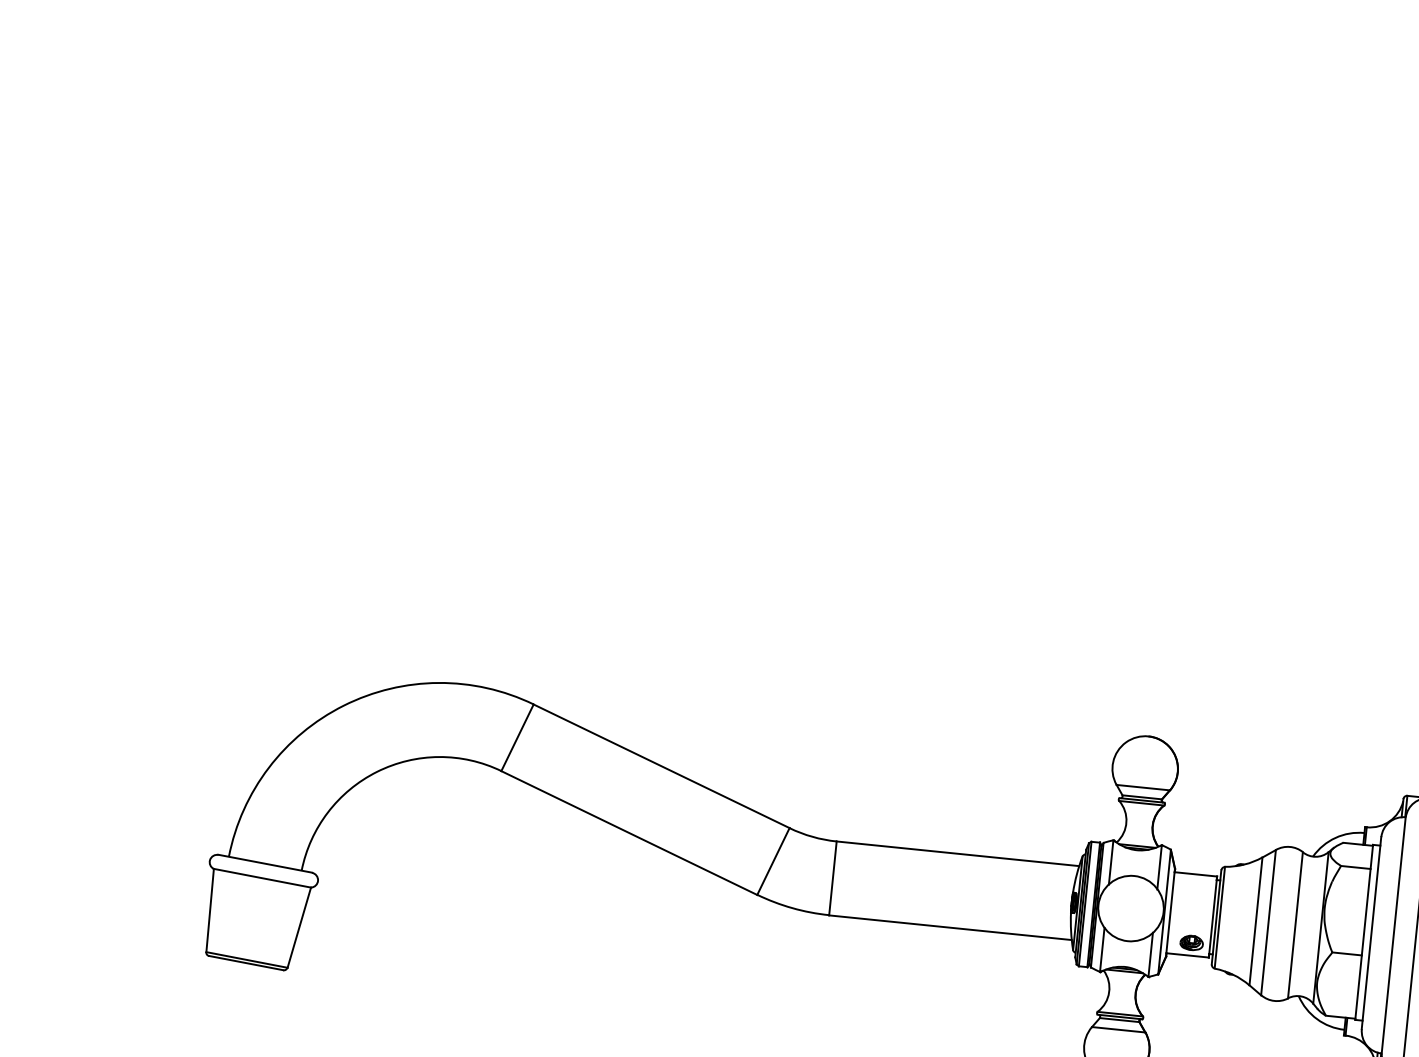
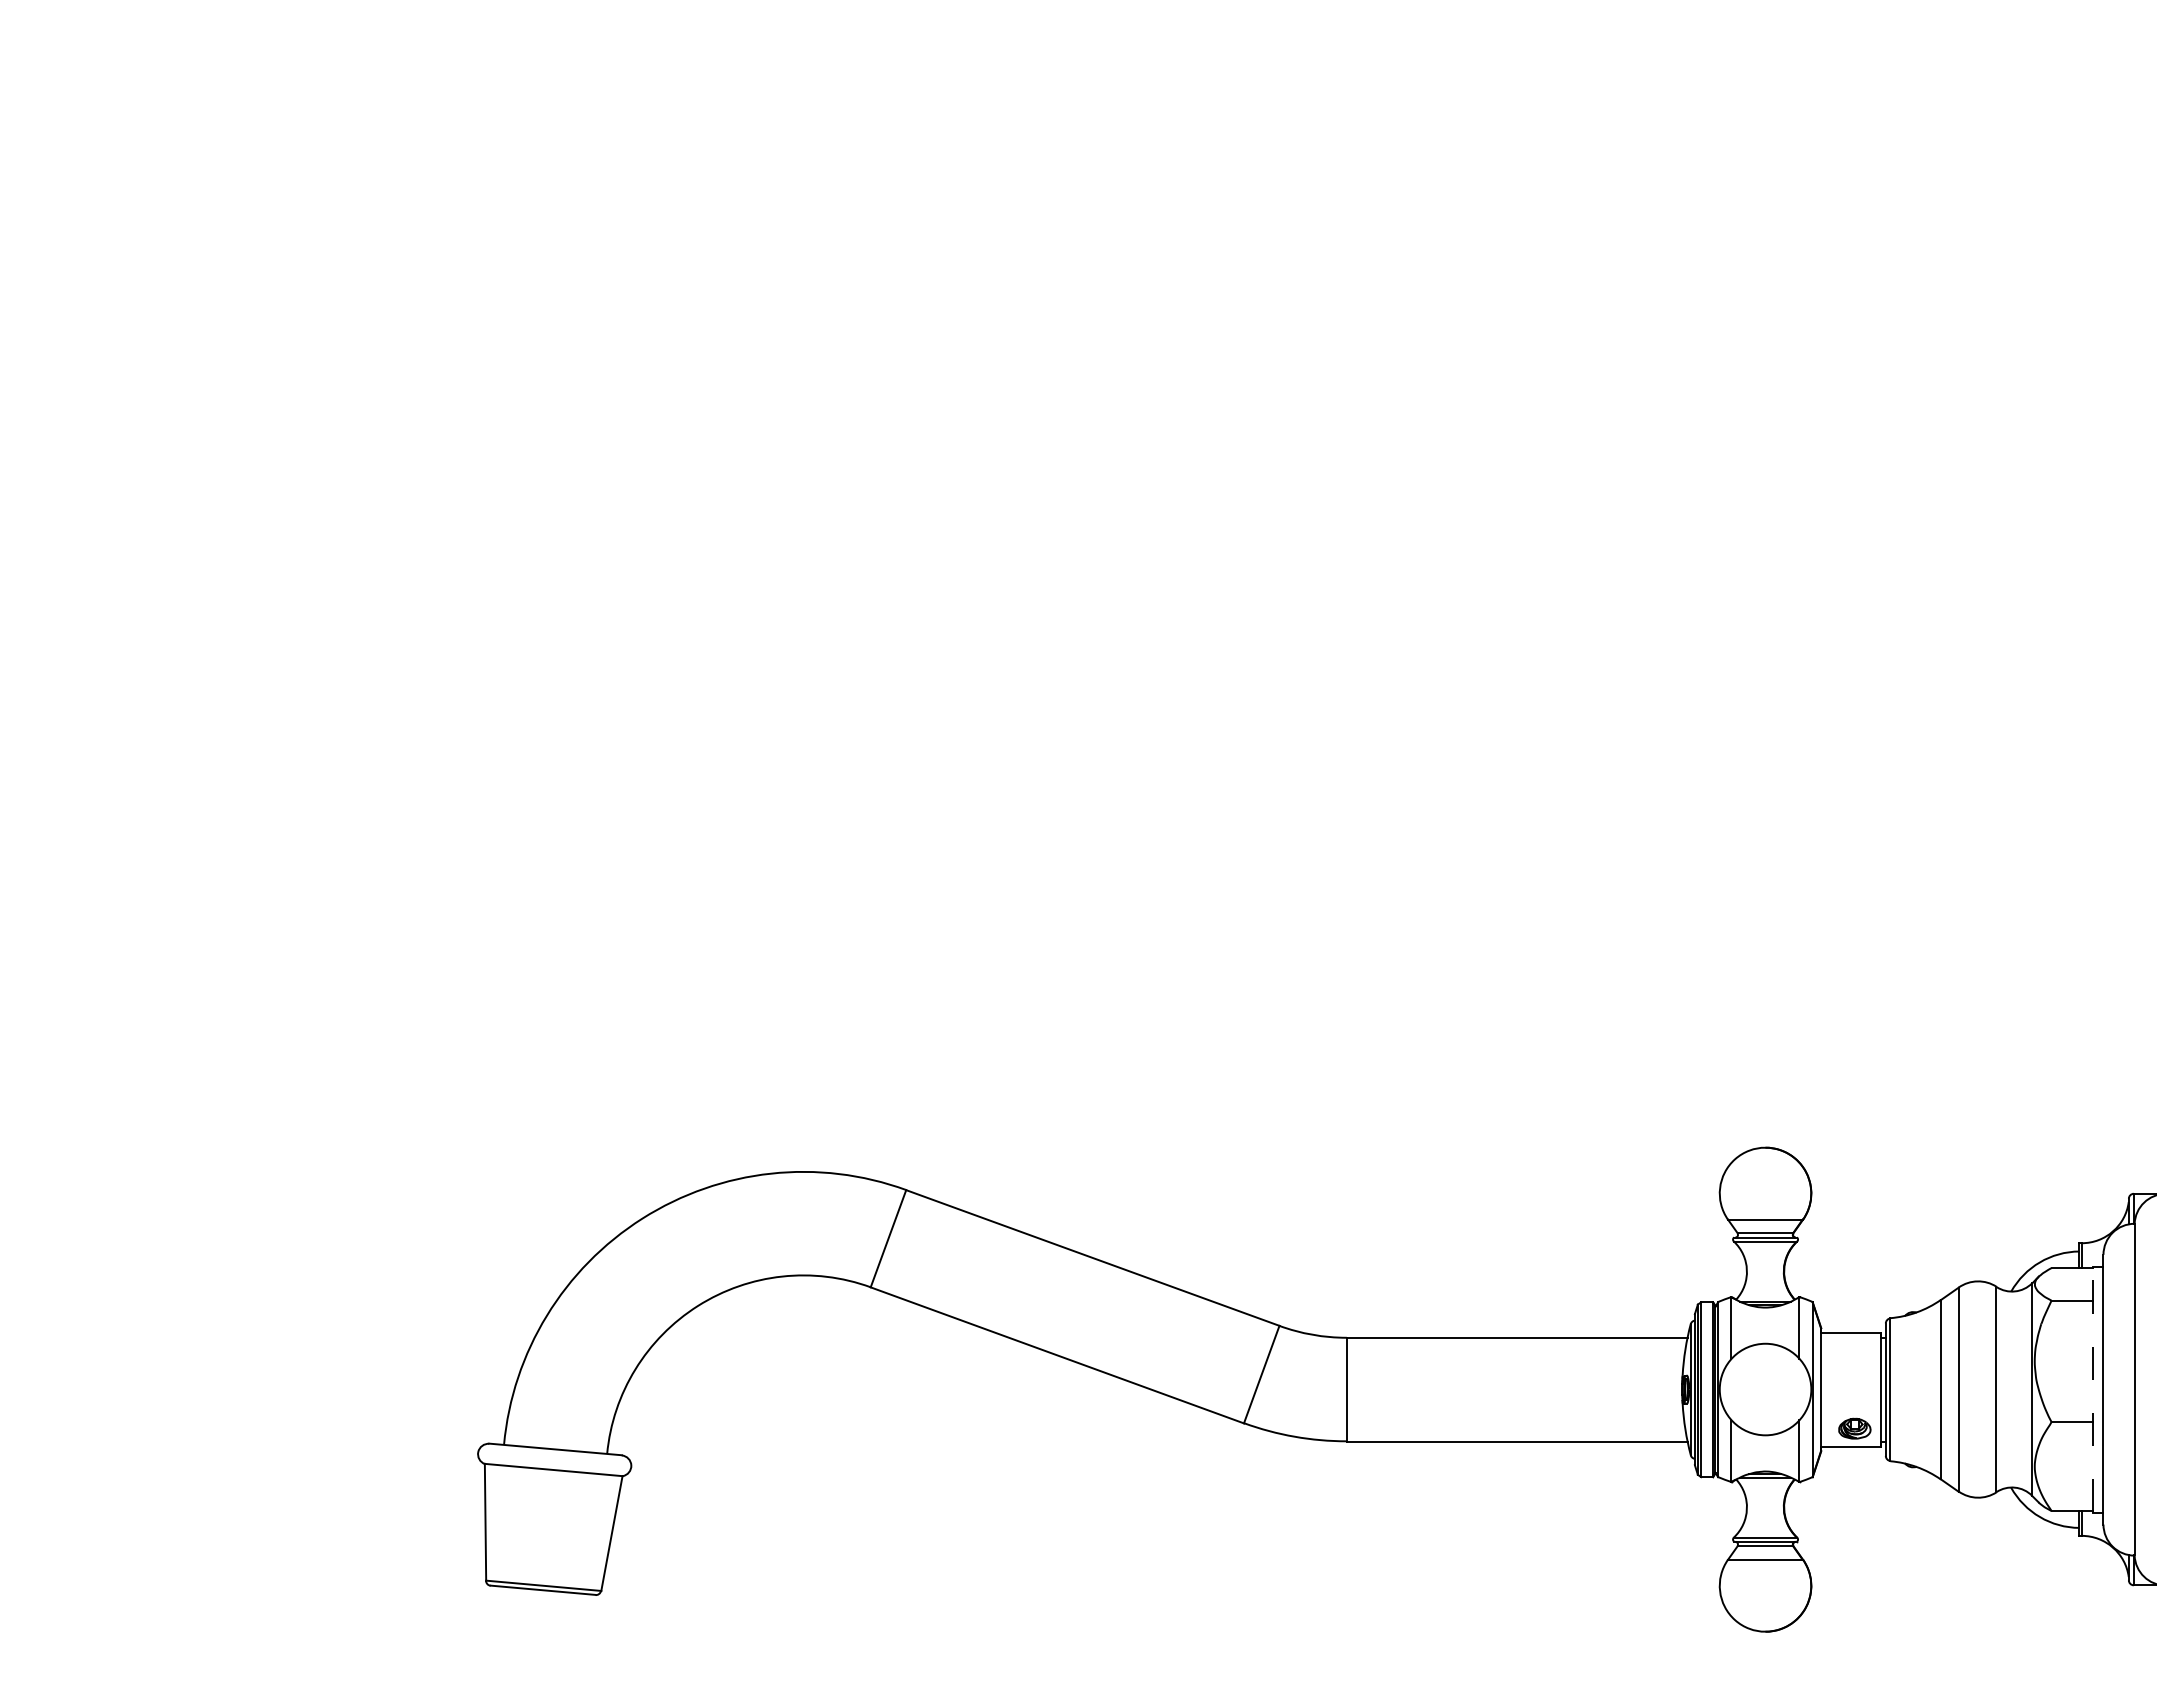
line: (1364, 932) -> (2093, 1389), solid -> dashed

